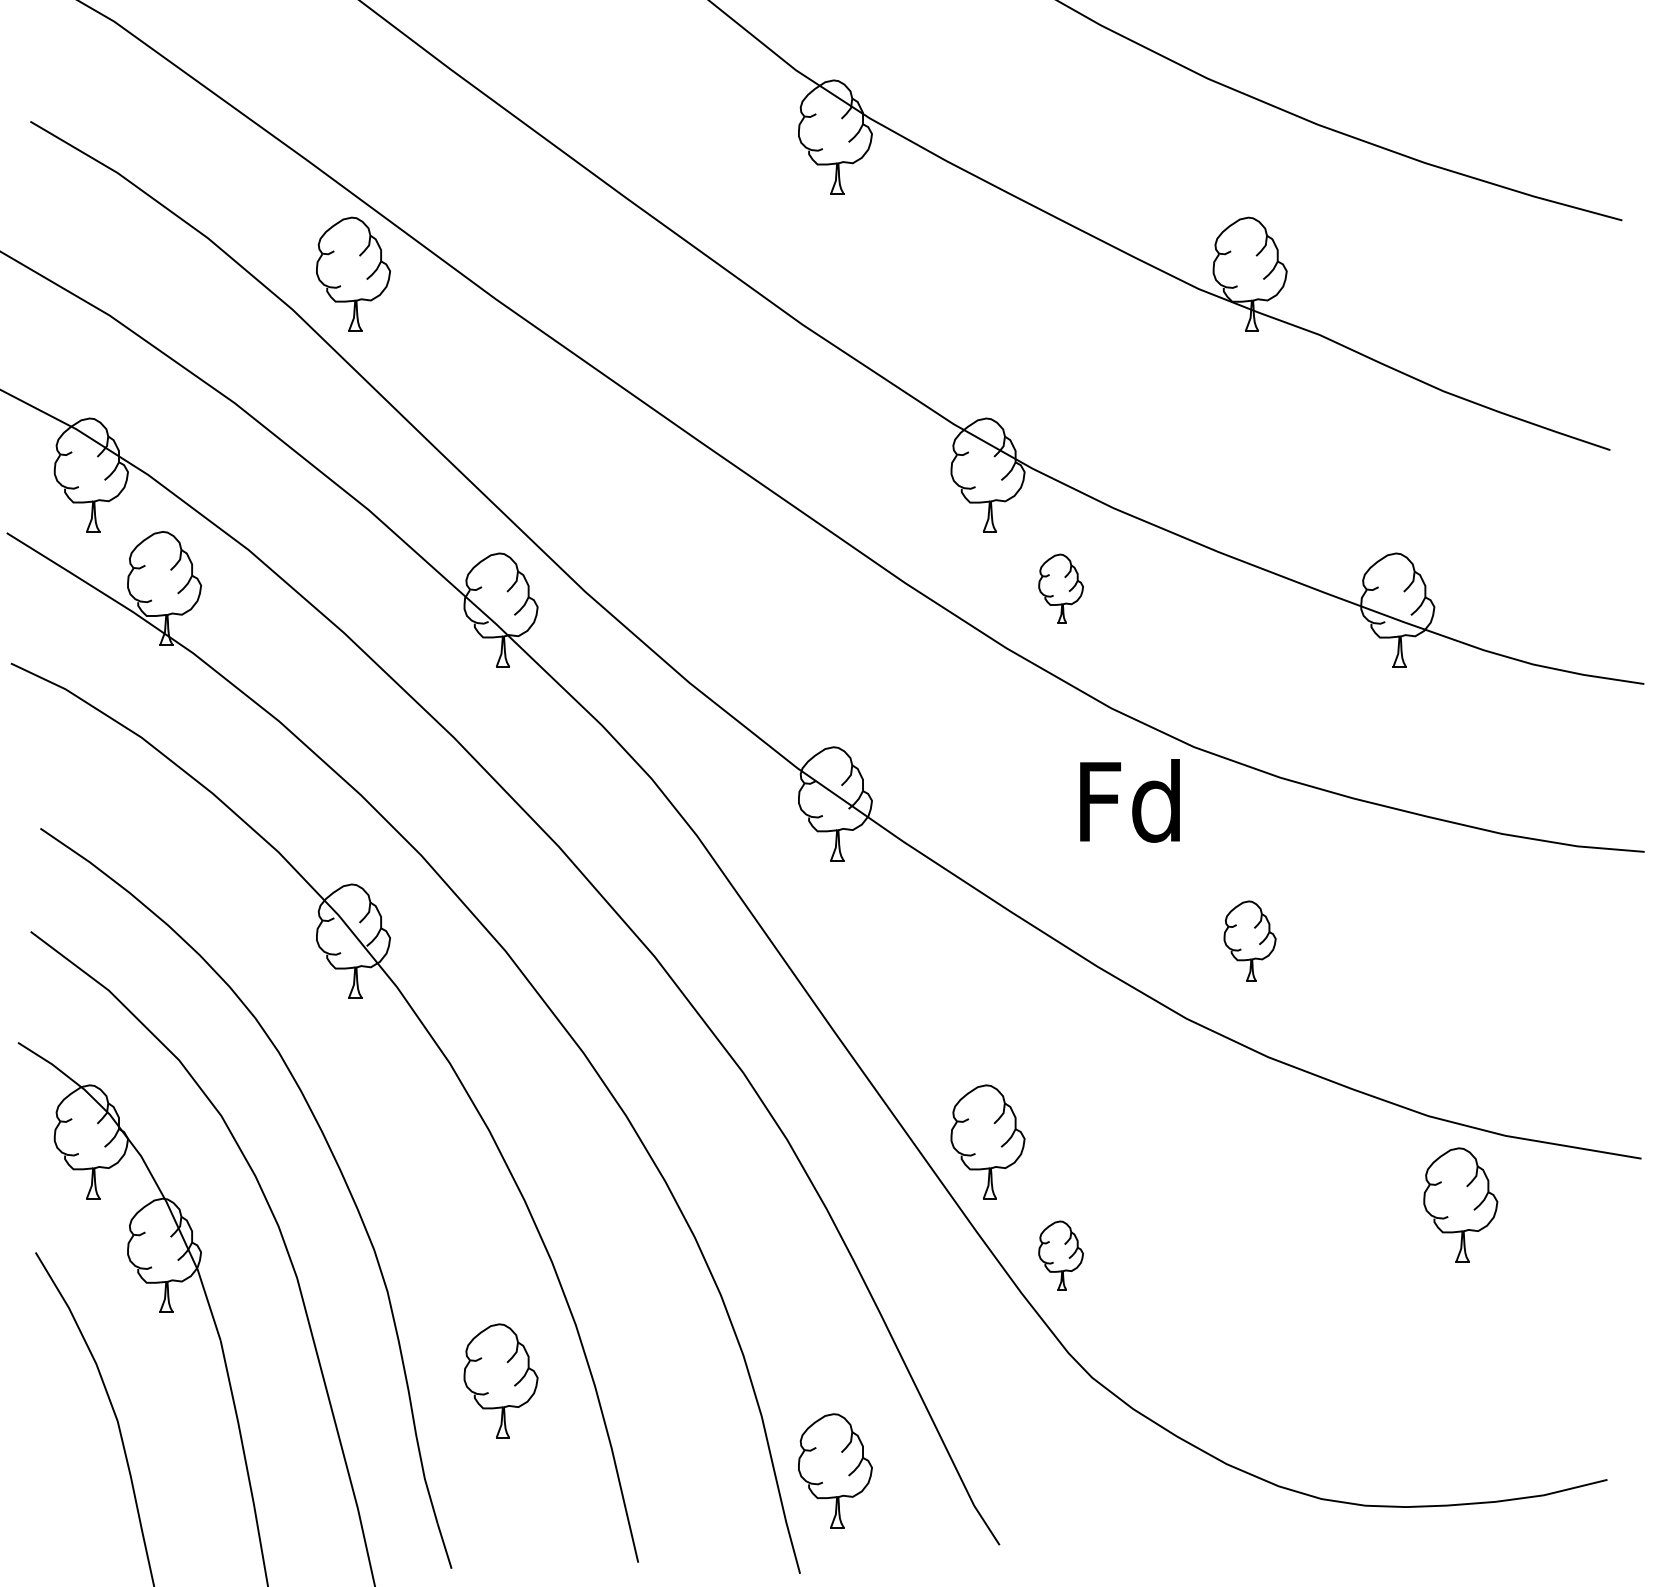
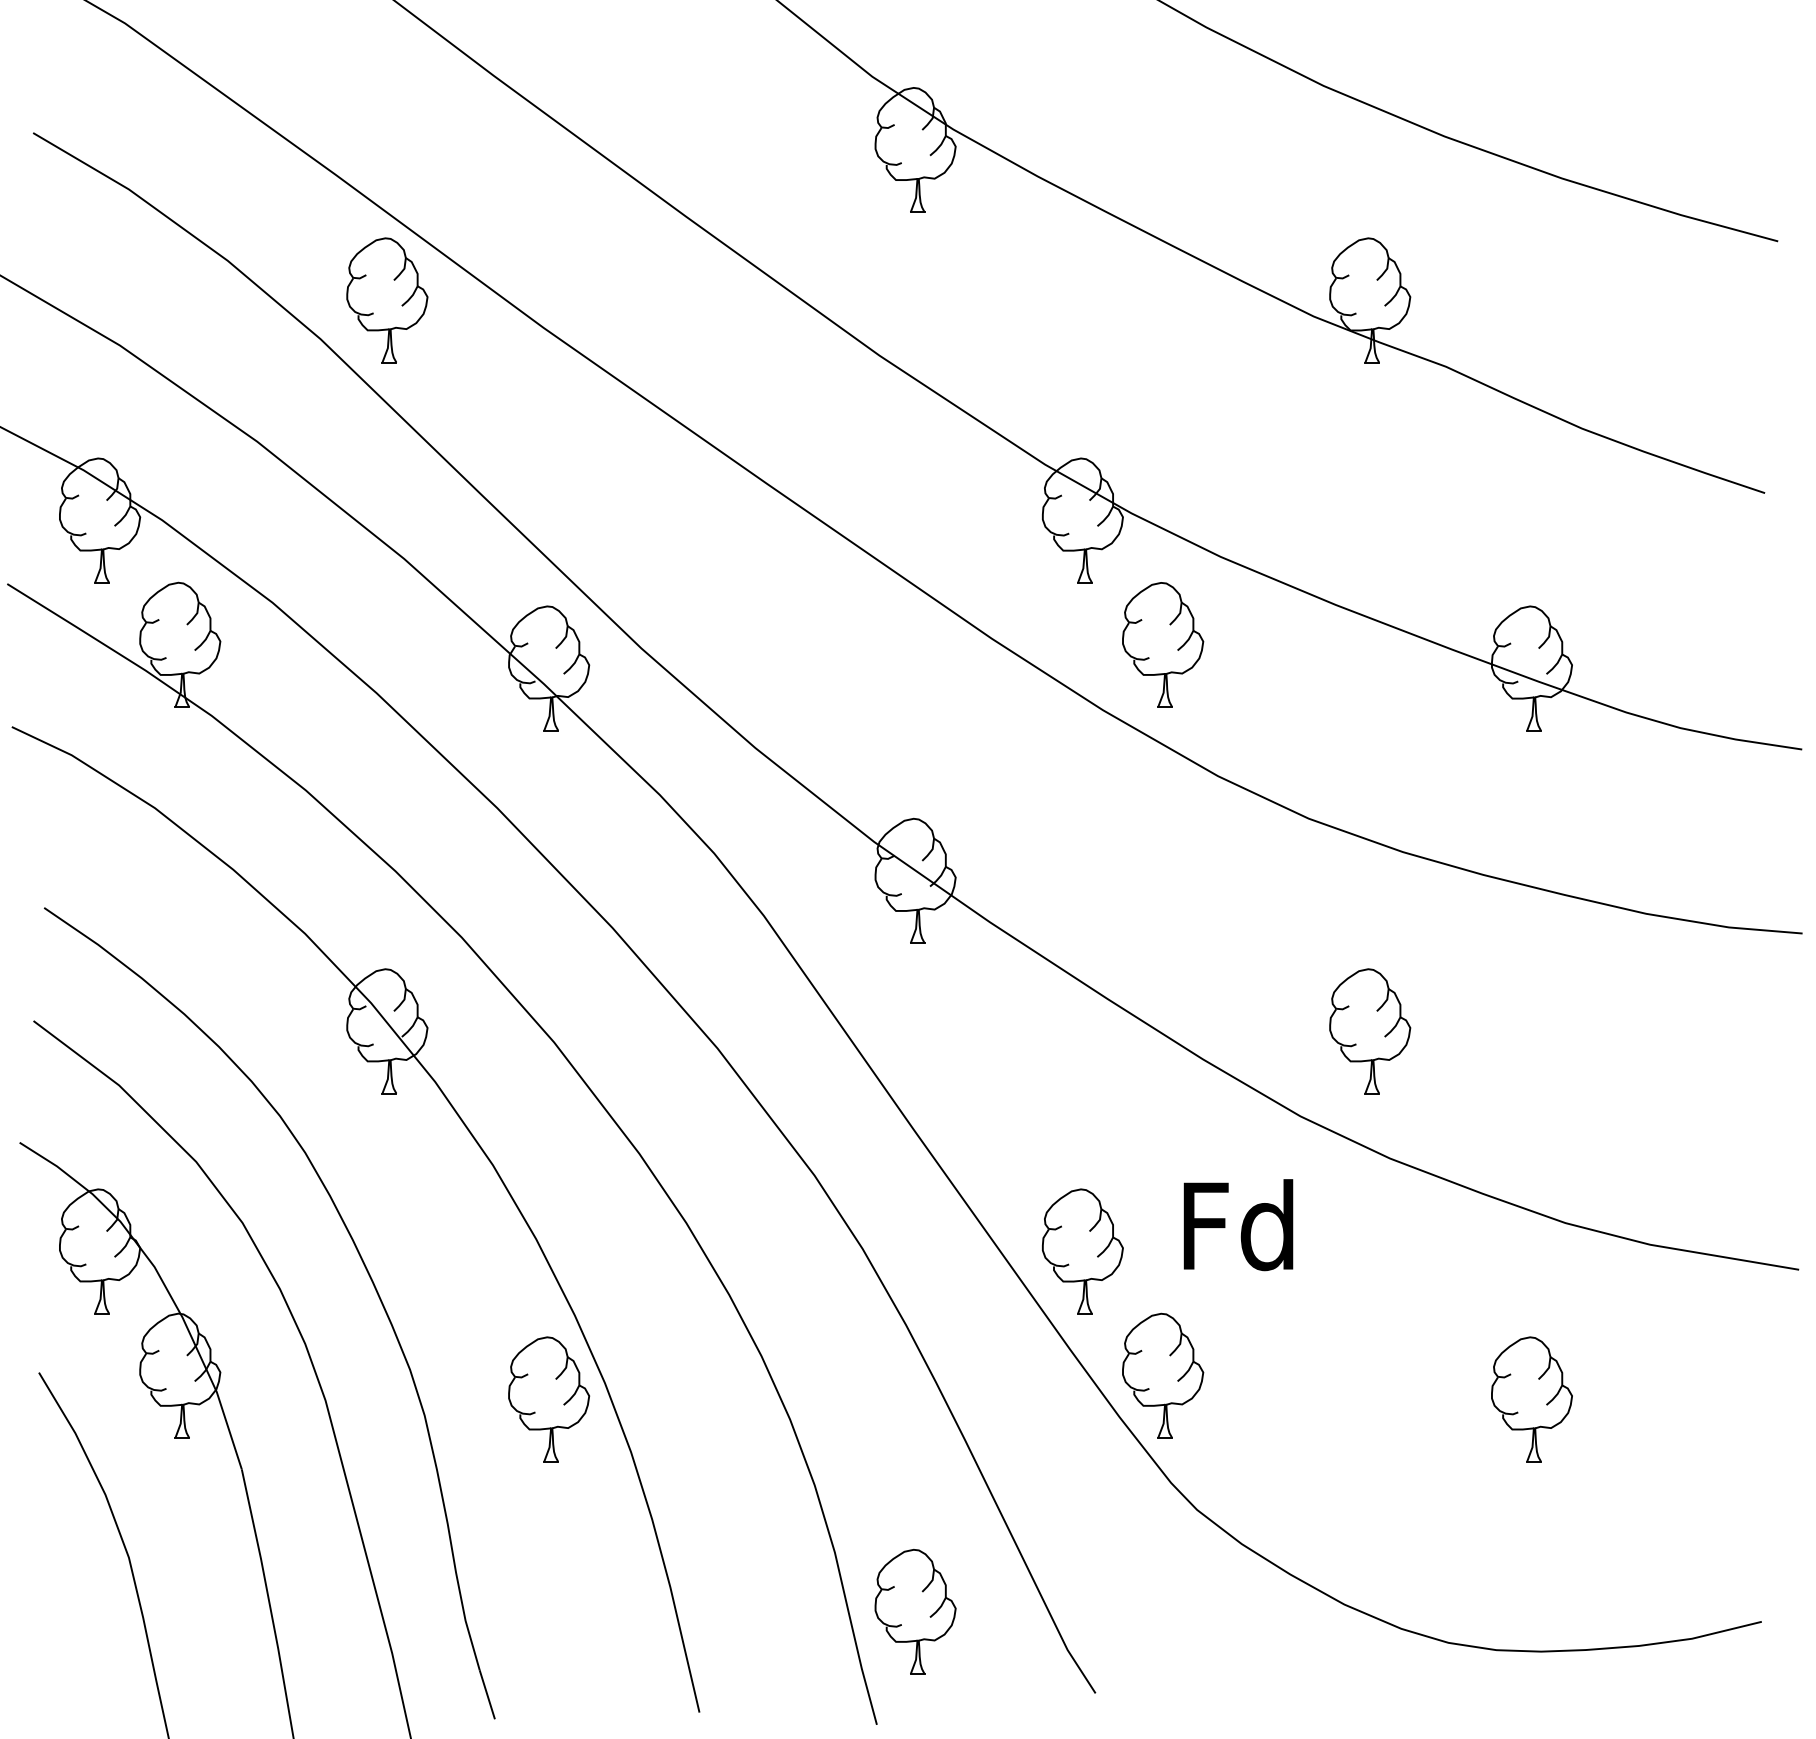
part: (1060, 588) -> (1162, 644), size x1.67
text: (1129, 800) -> (1237, 1224), moved
part: (1249, 940) -> (1369, 1030), size x1.43
part: (1460, 1204) -> (1531, 1398), moved
part: (1060, 1255) -> (1162, 1375), size x1.67
part: (500, 1380) -> (548, 1398), moved

